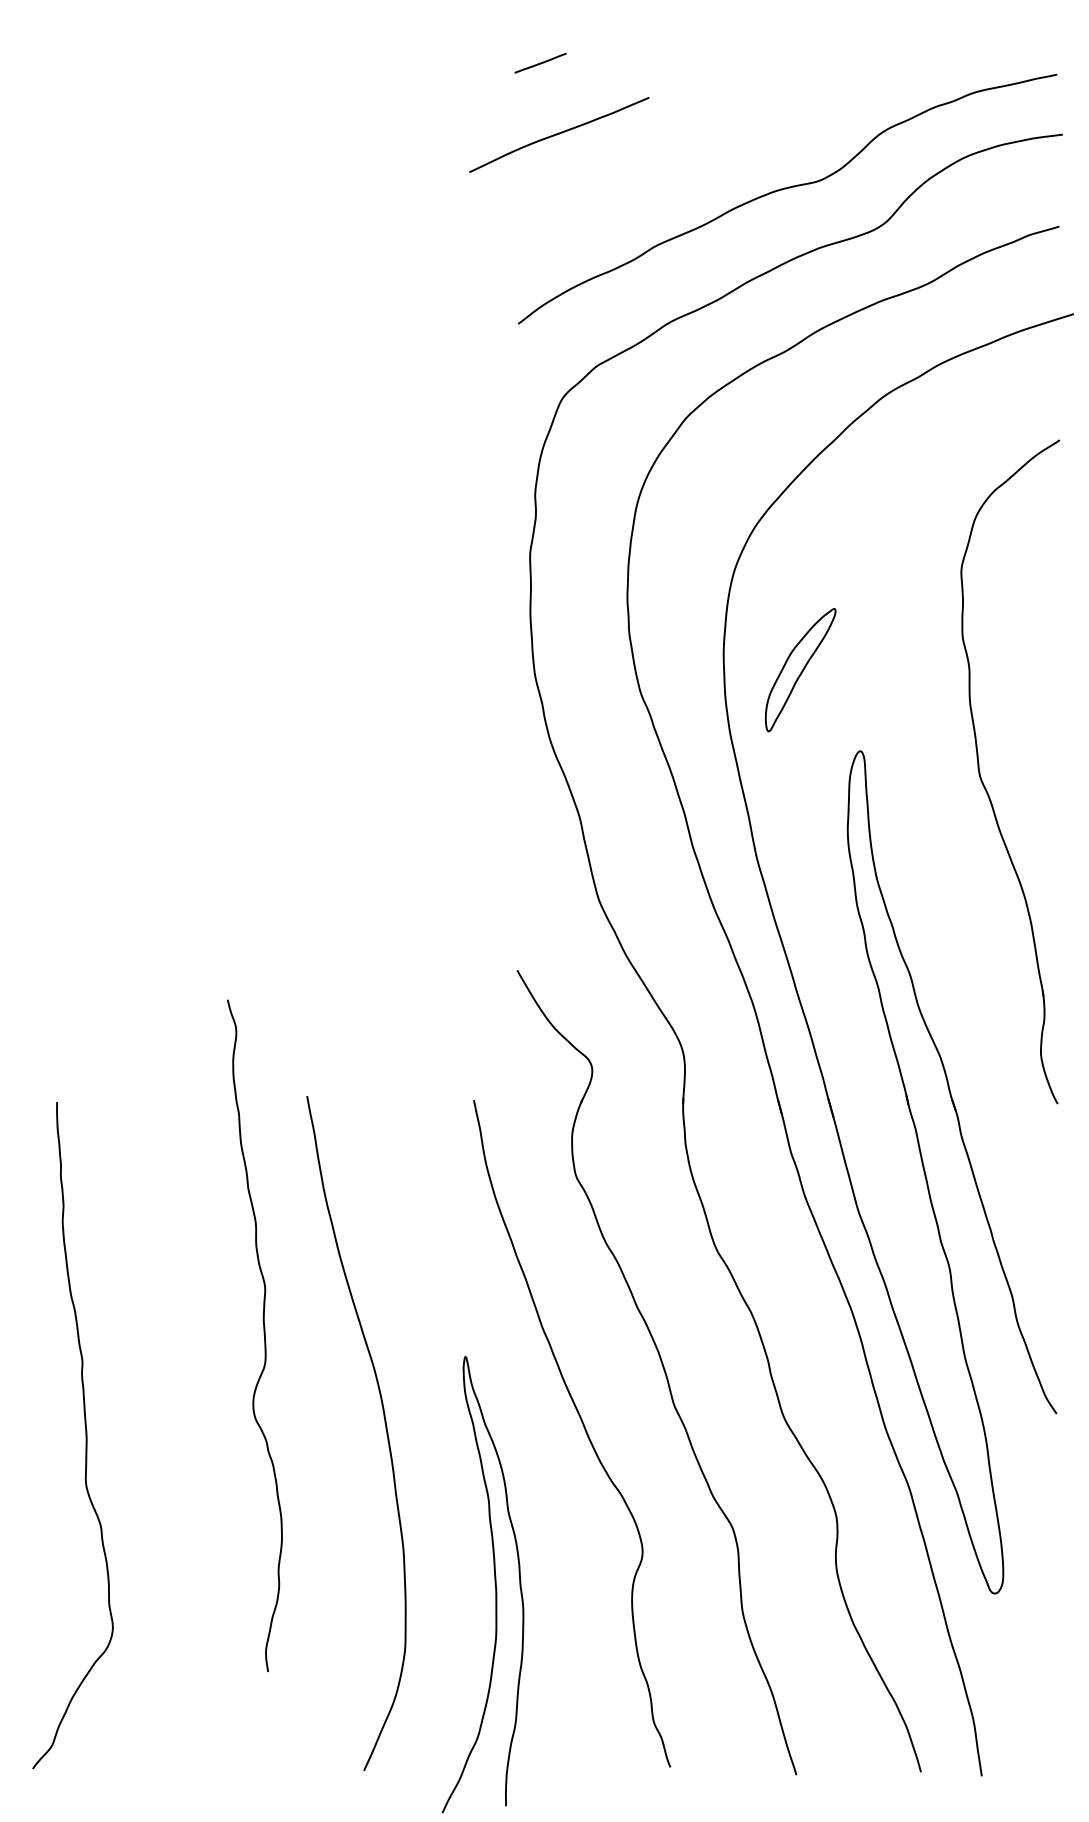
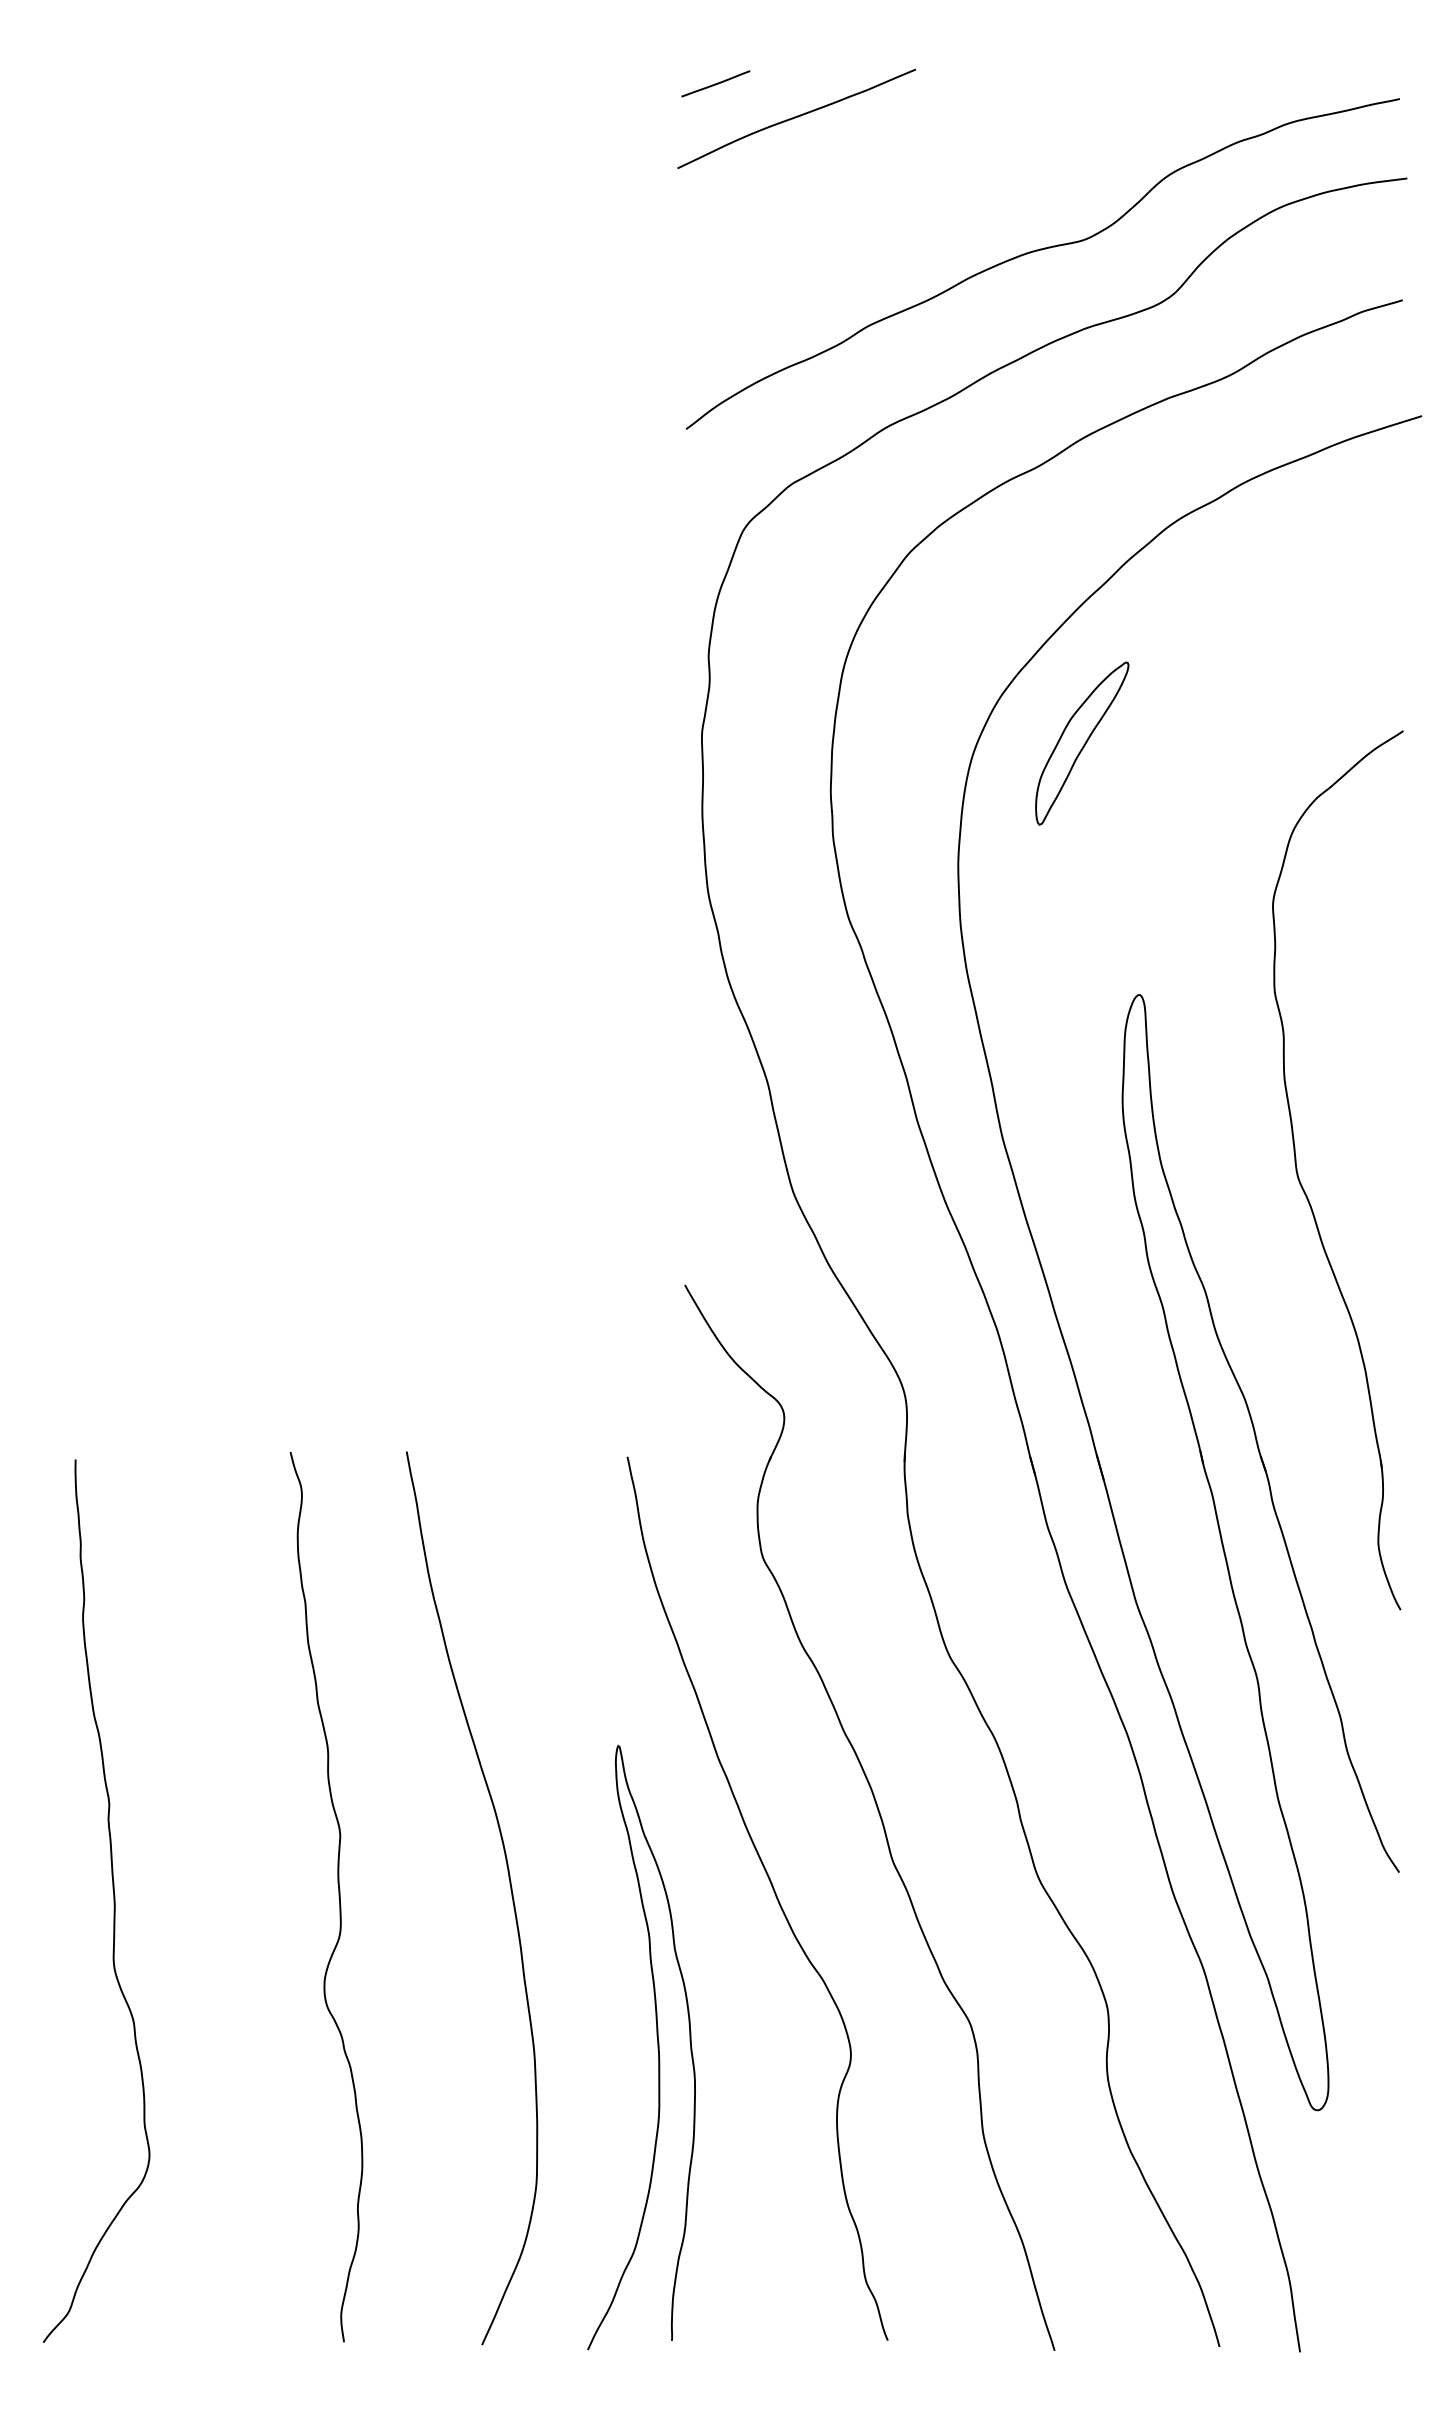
curve: (559, 133) -> (796, 117), moved
part: (800, 670) -> (1082, 743), moved
part: (984, 784) -> (1303, 1187), moved
curve: (263, 1336) -> (338, 1897), moved
curve: (495, 1584) -> (657, 2047), moved

